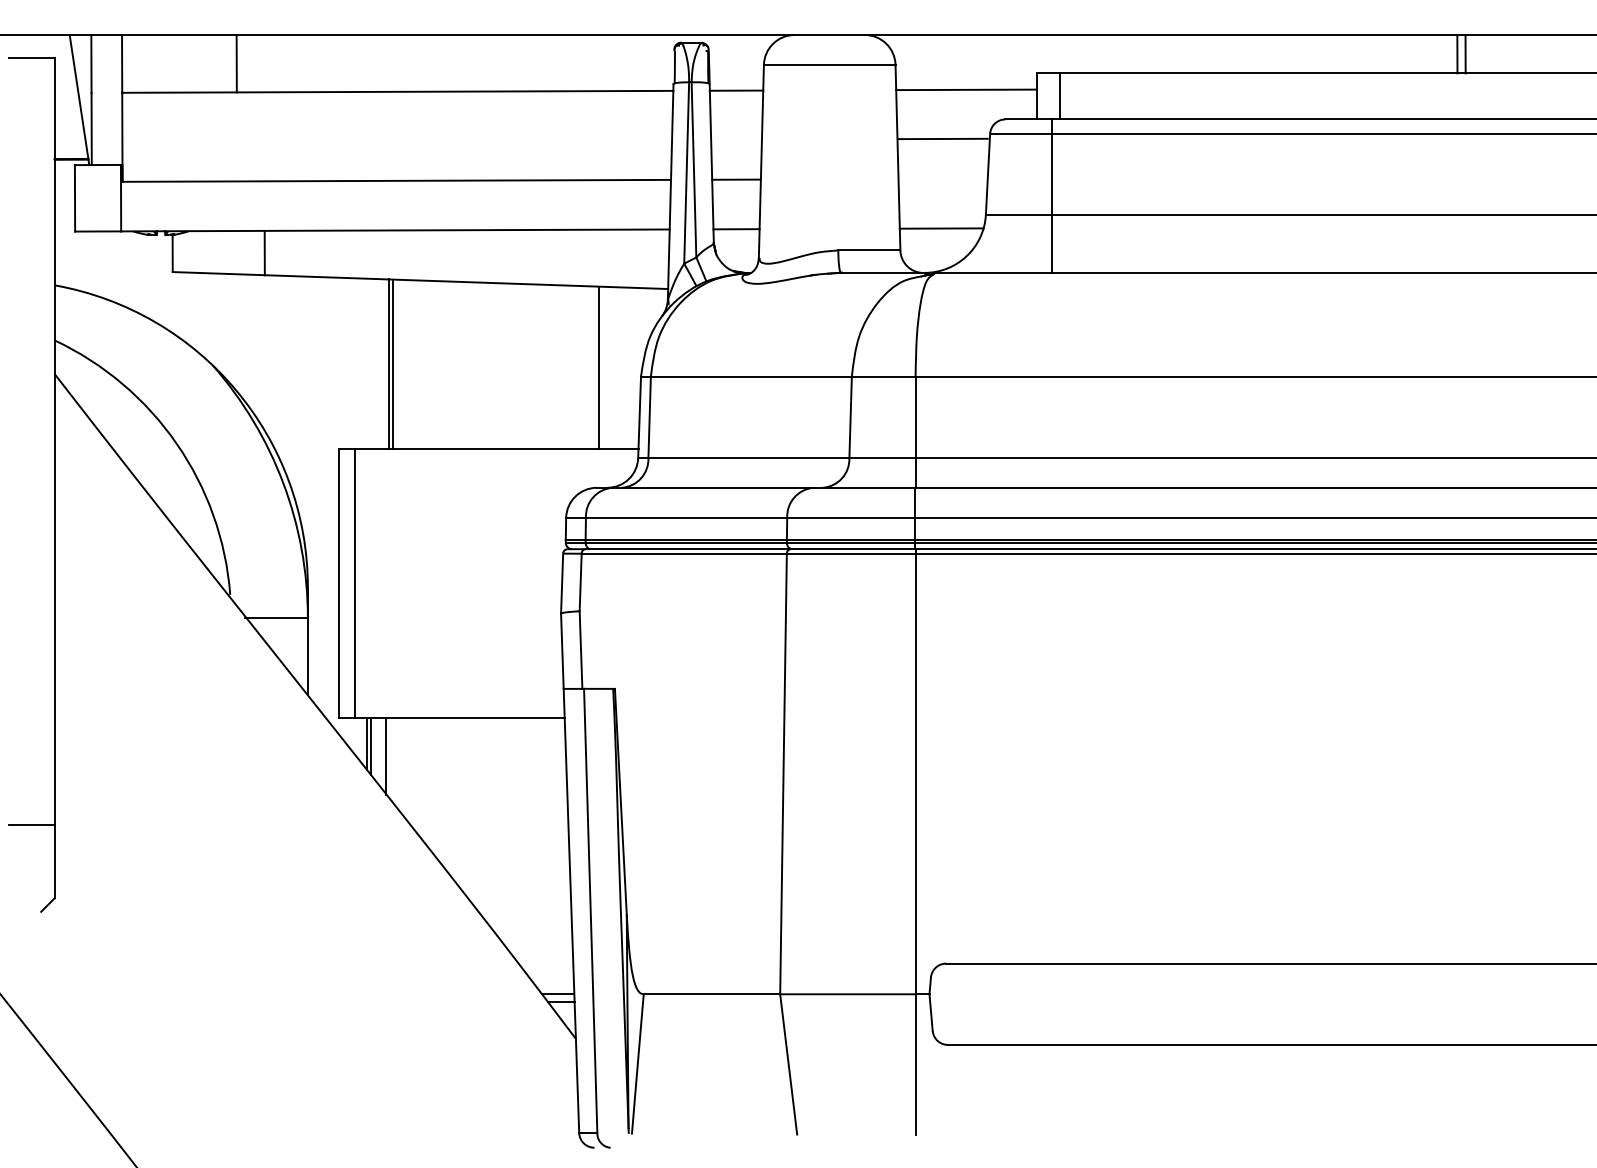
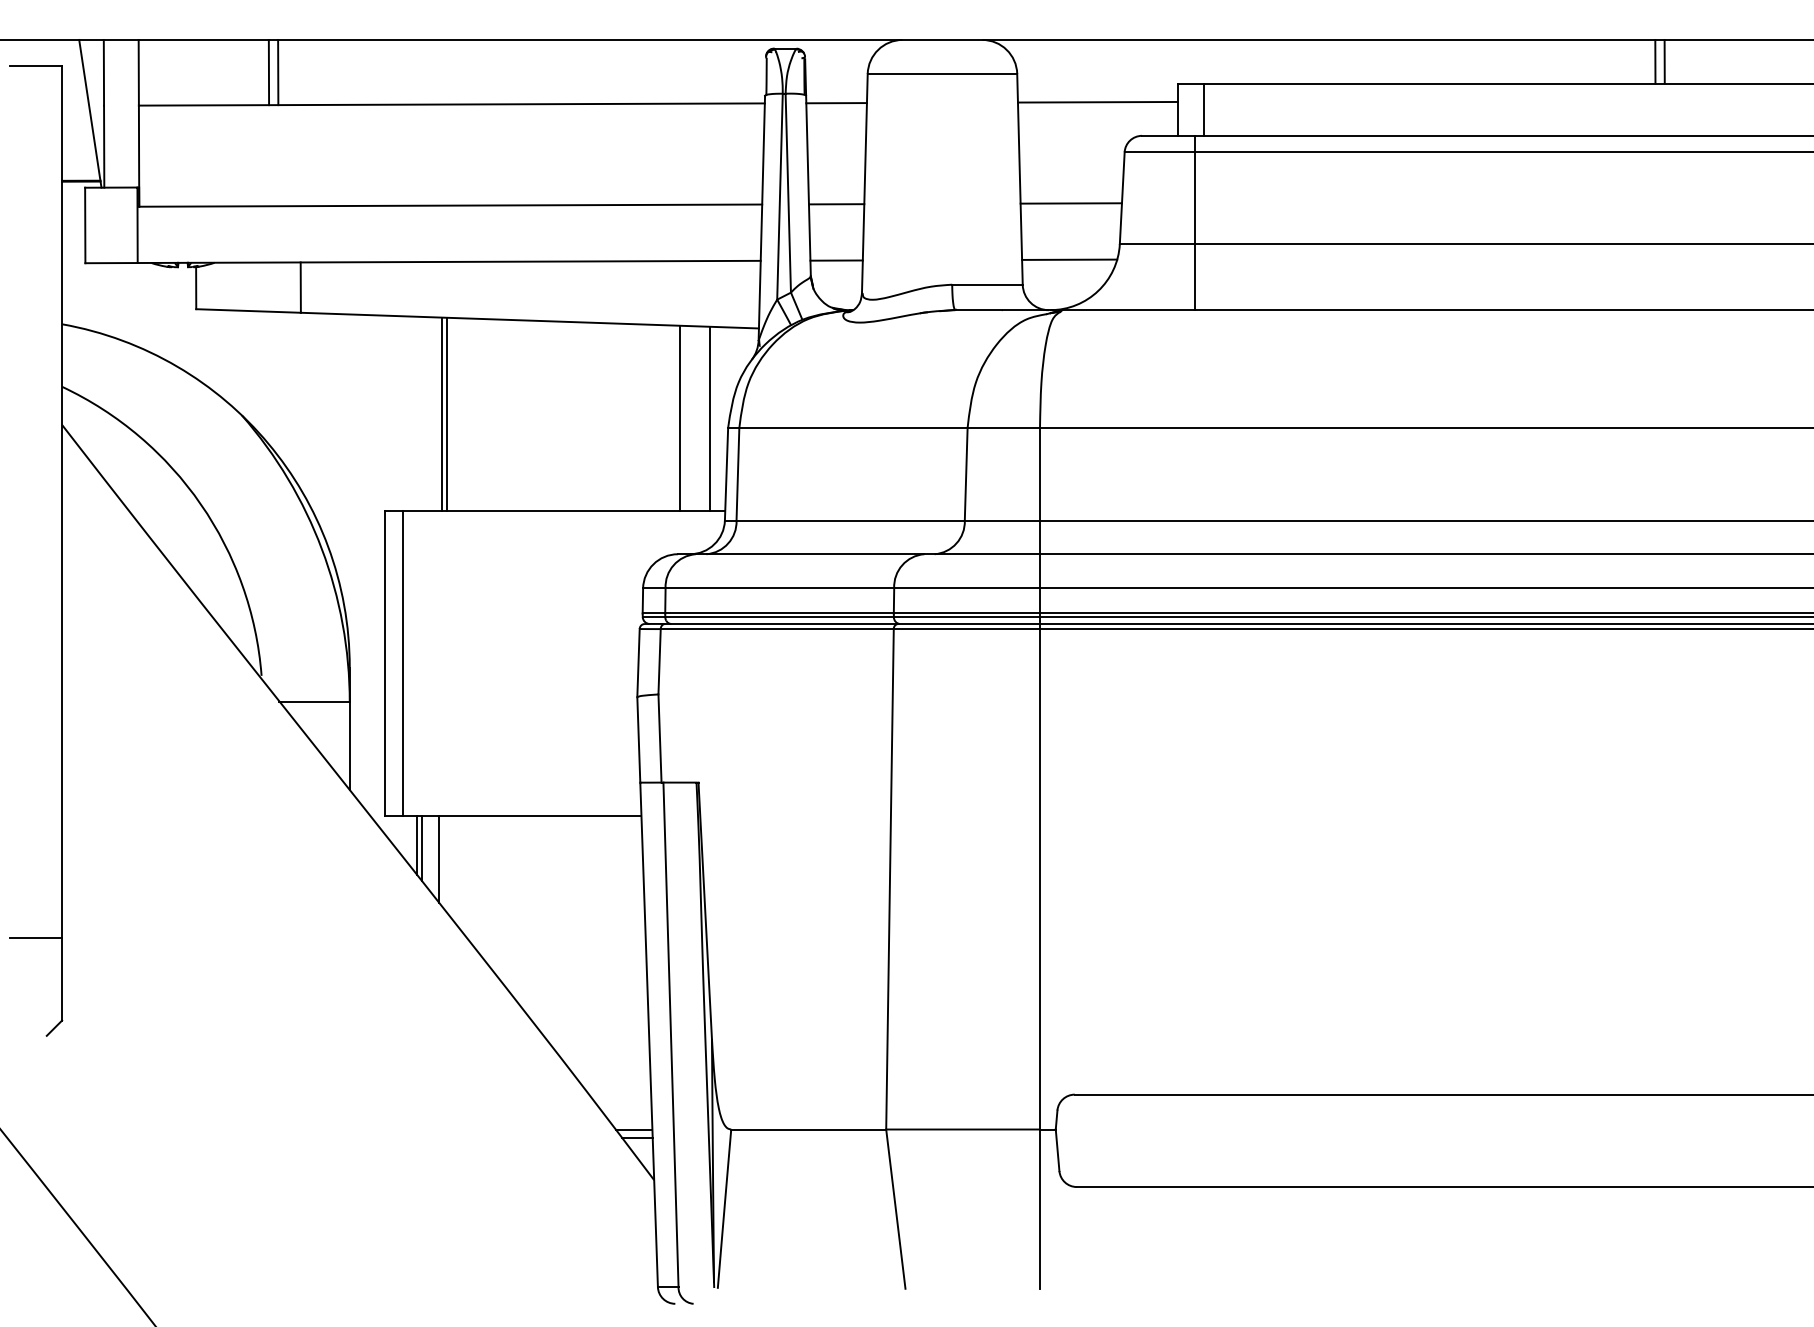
line: (244, 63) -> (277, 72), added
line: (942, 138) -> (1070, 202), moved
line: (624, 368) -> (709, 418), added

